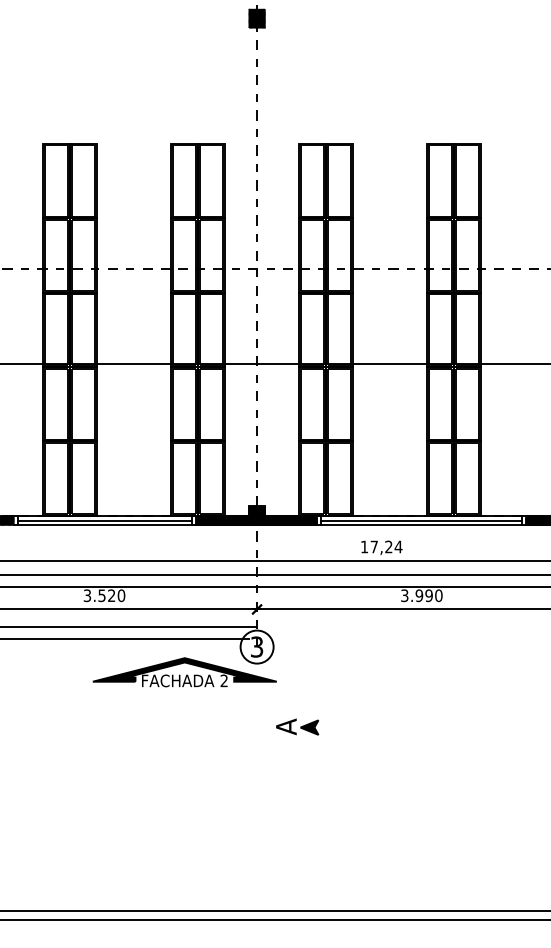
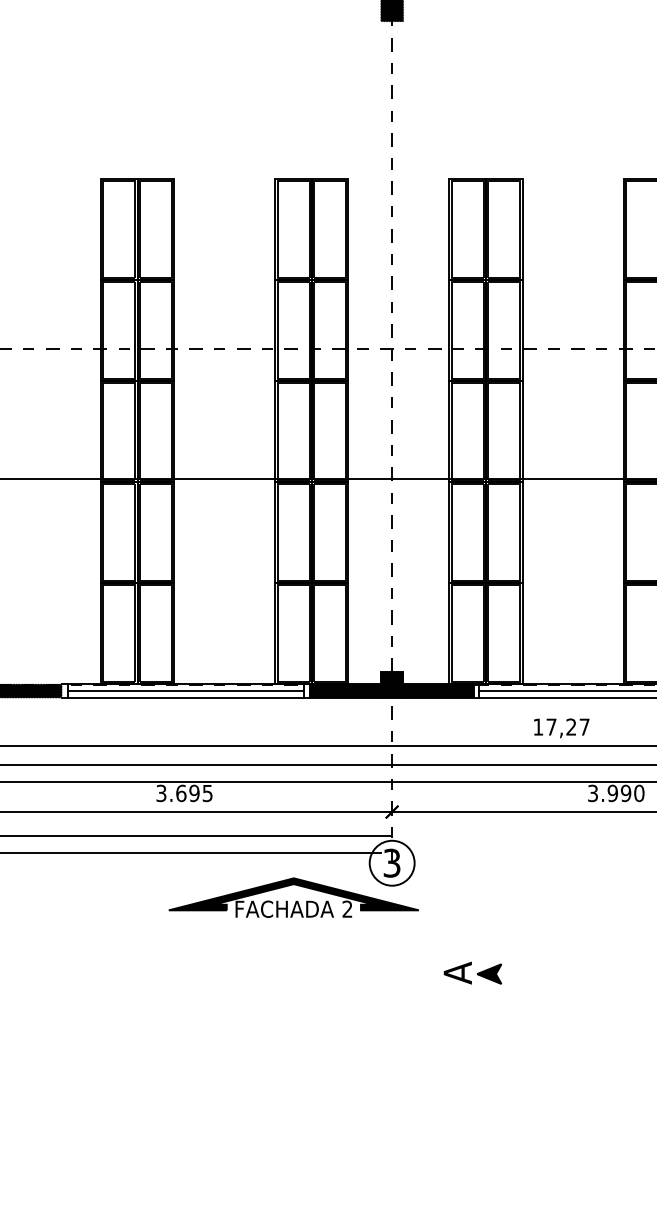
text: (398, 546) -> (584, 726), 17,24 -> 17,27
text: (111, 595) -> (194, 793), 3.520 -> 3.695
part: (297, 726) -> (472, 972), moved

